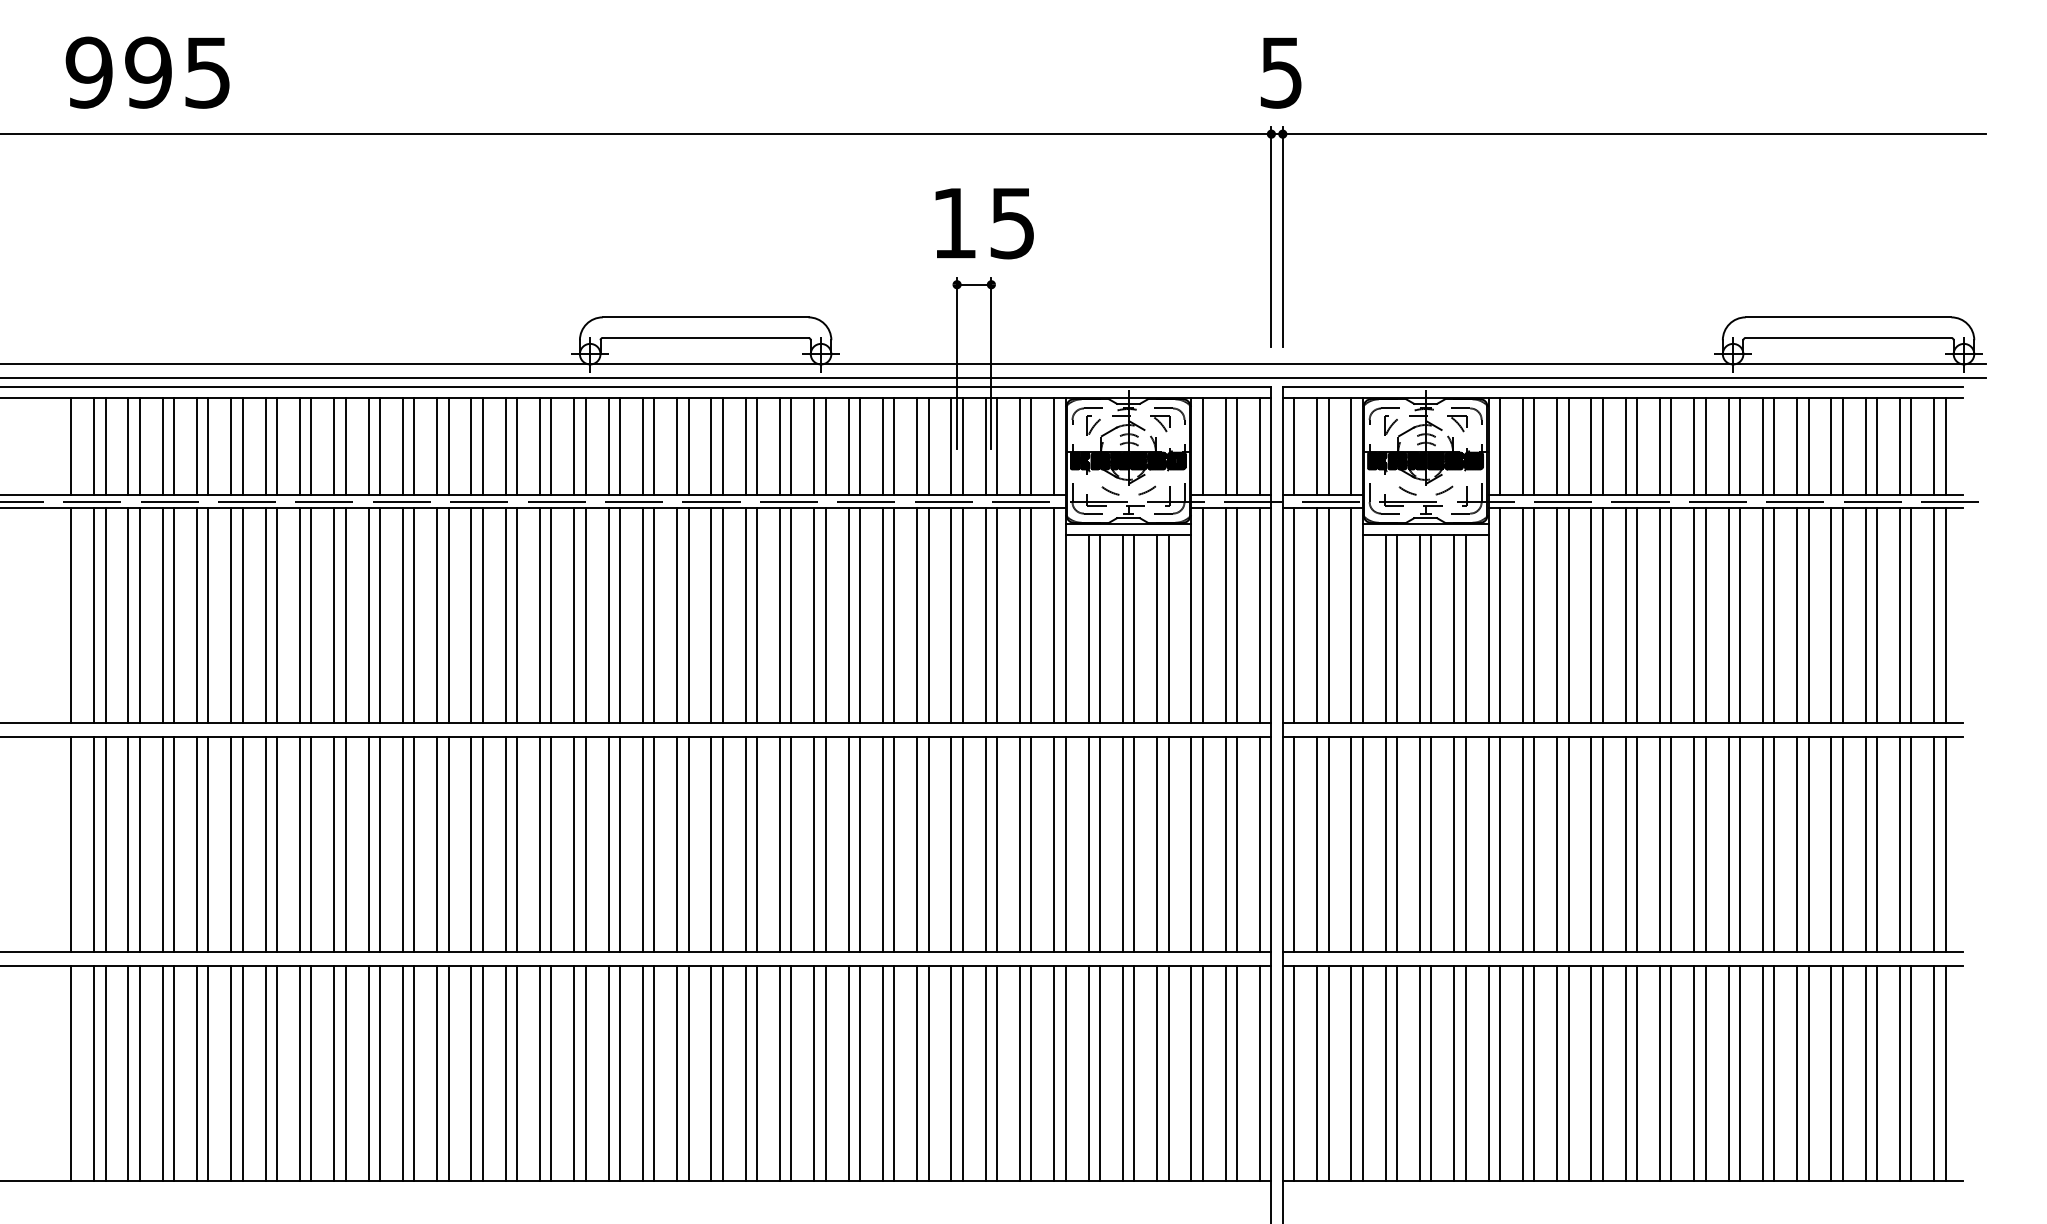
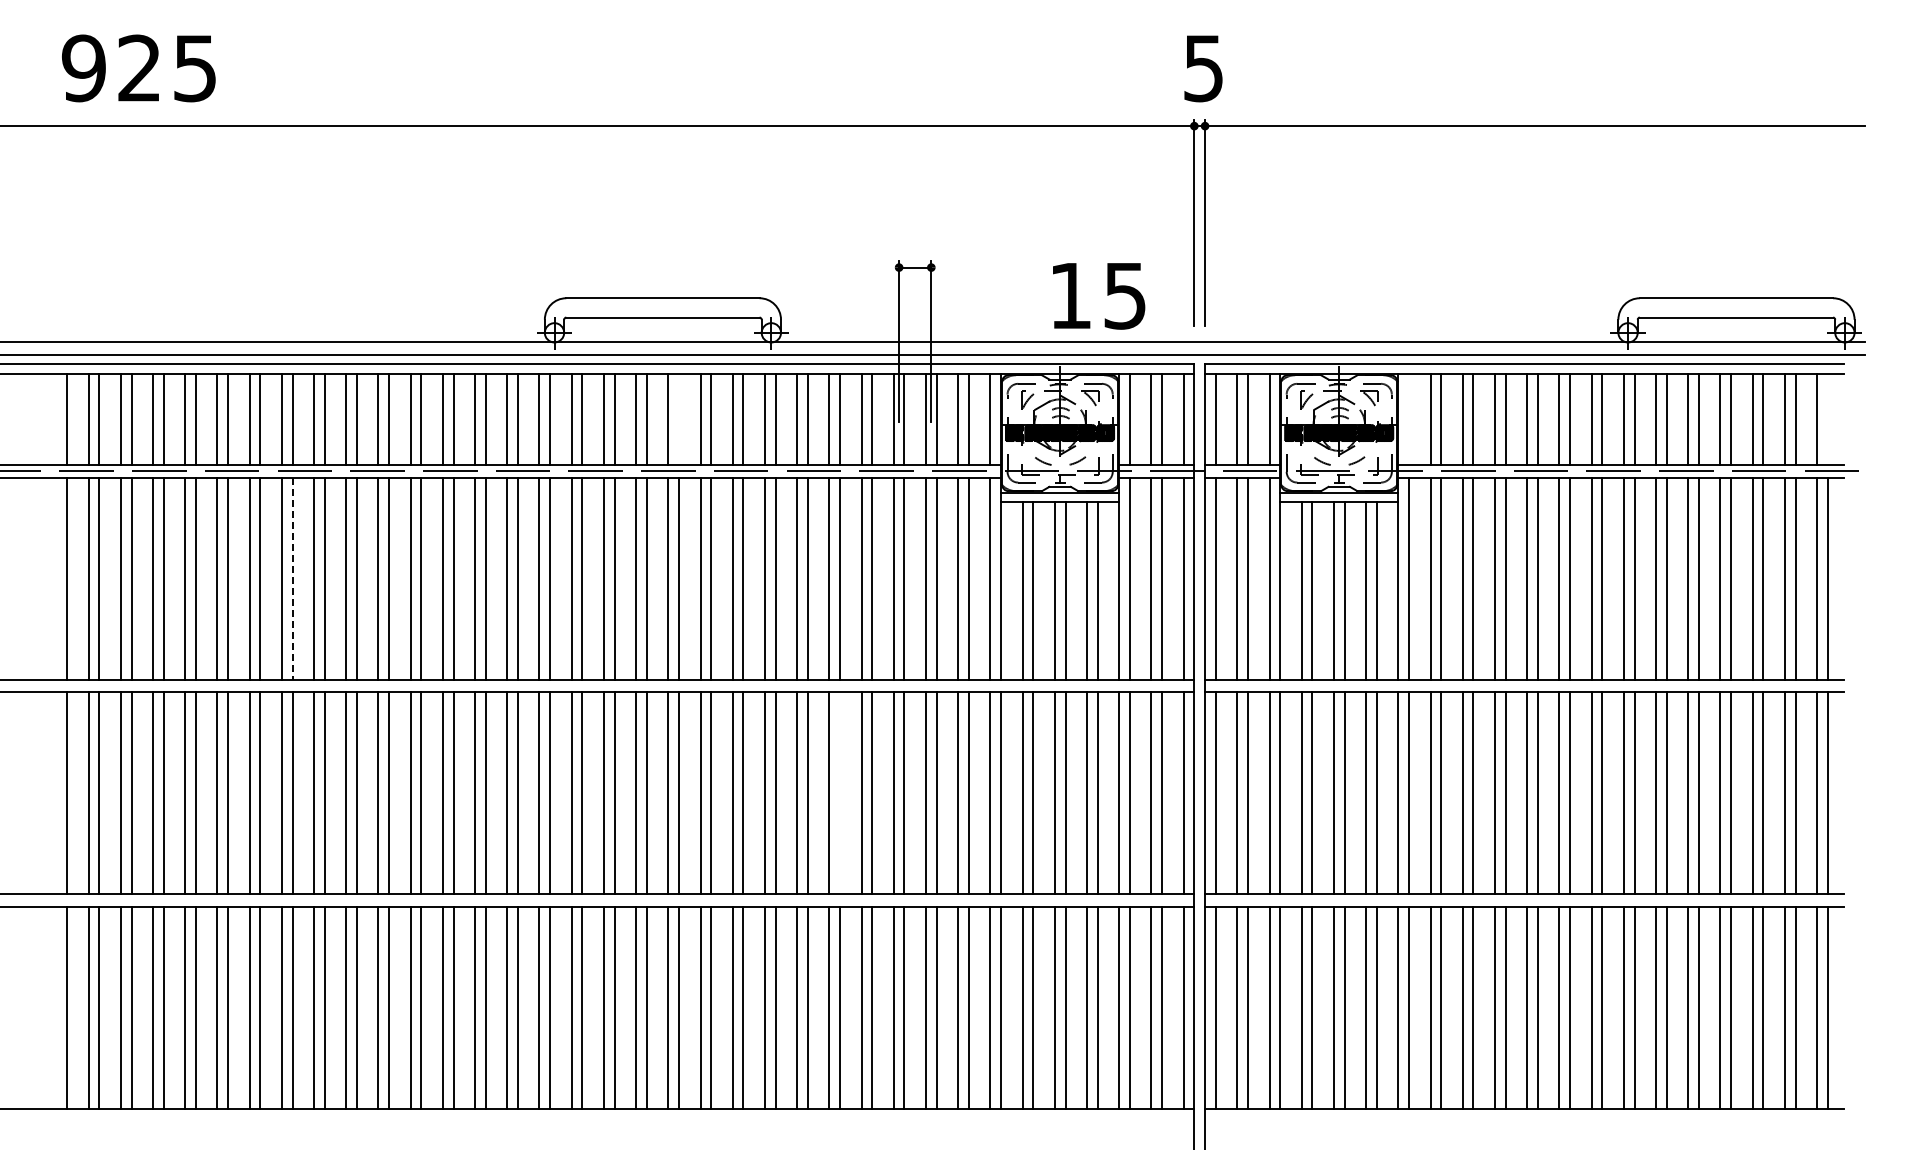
text: (148, 72) -> (139, 68), 995 -> 925
text: (985, 223) -> (1099, 296), moved
line: (723, 445) -> (679, 418), removed
line: (1500, 445) -> (1409, 418), removed
line: (1945, 445) -> (1827, 418), removed
line: (311, 615) -> (292, 578), solid -> dashed
line: (894, 844) -> (840, 793), removed

